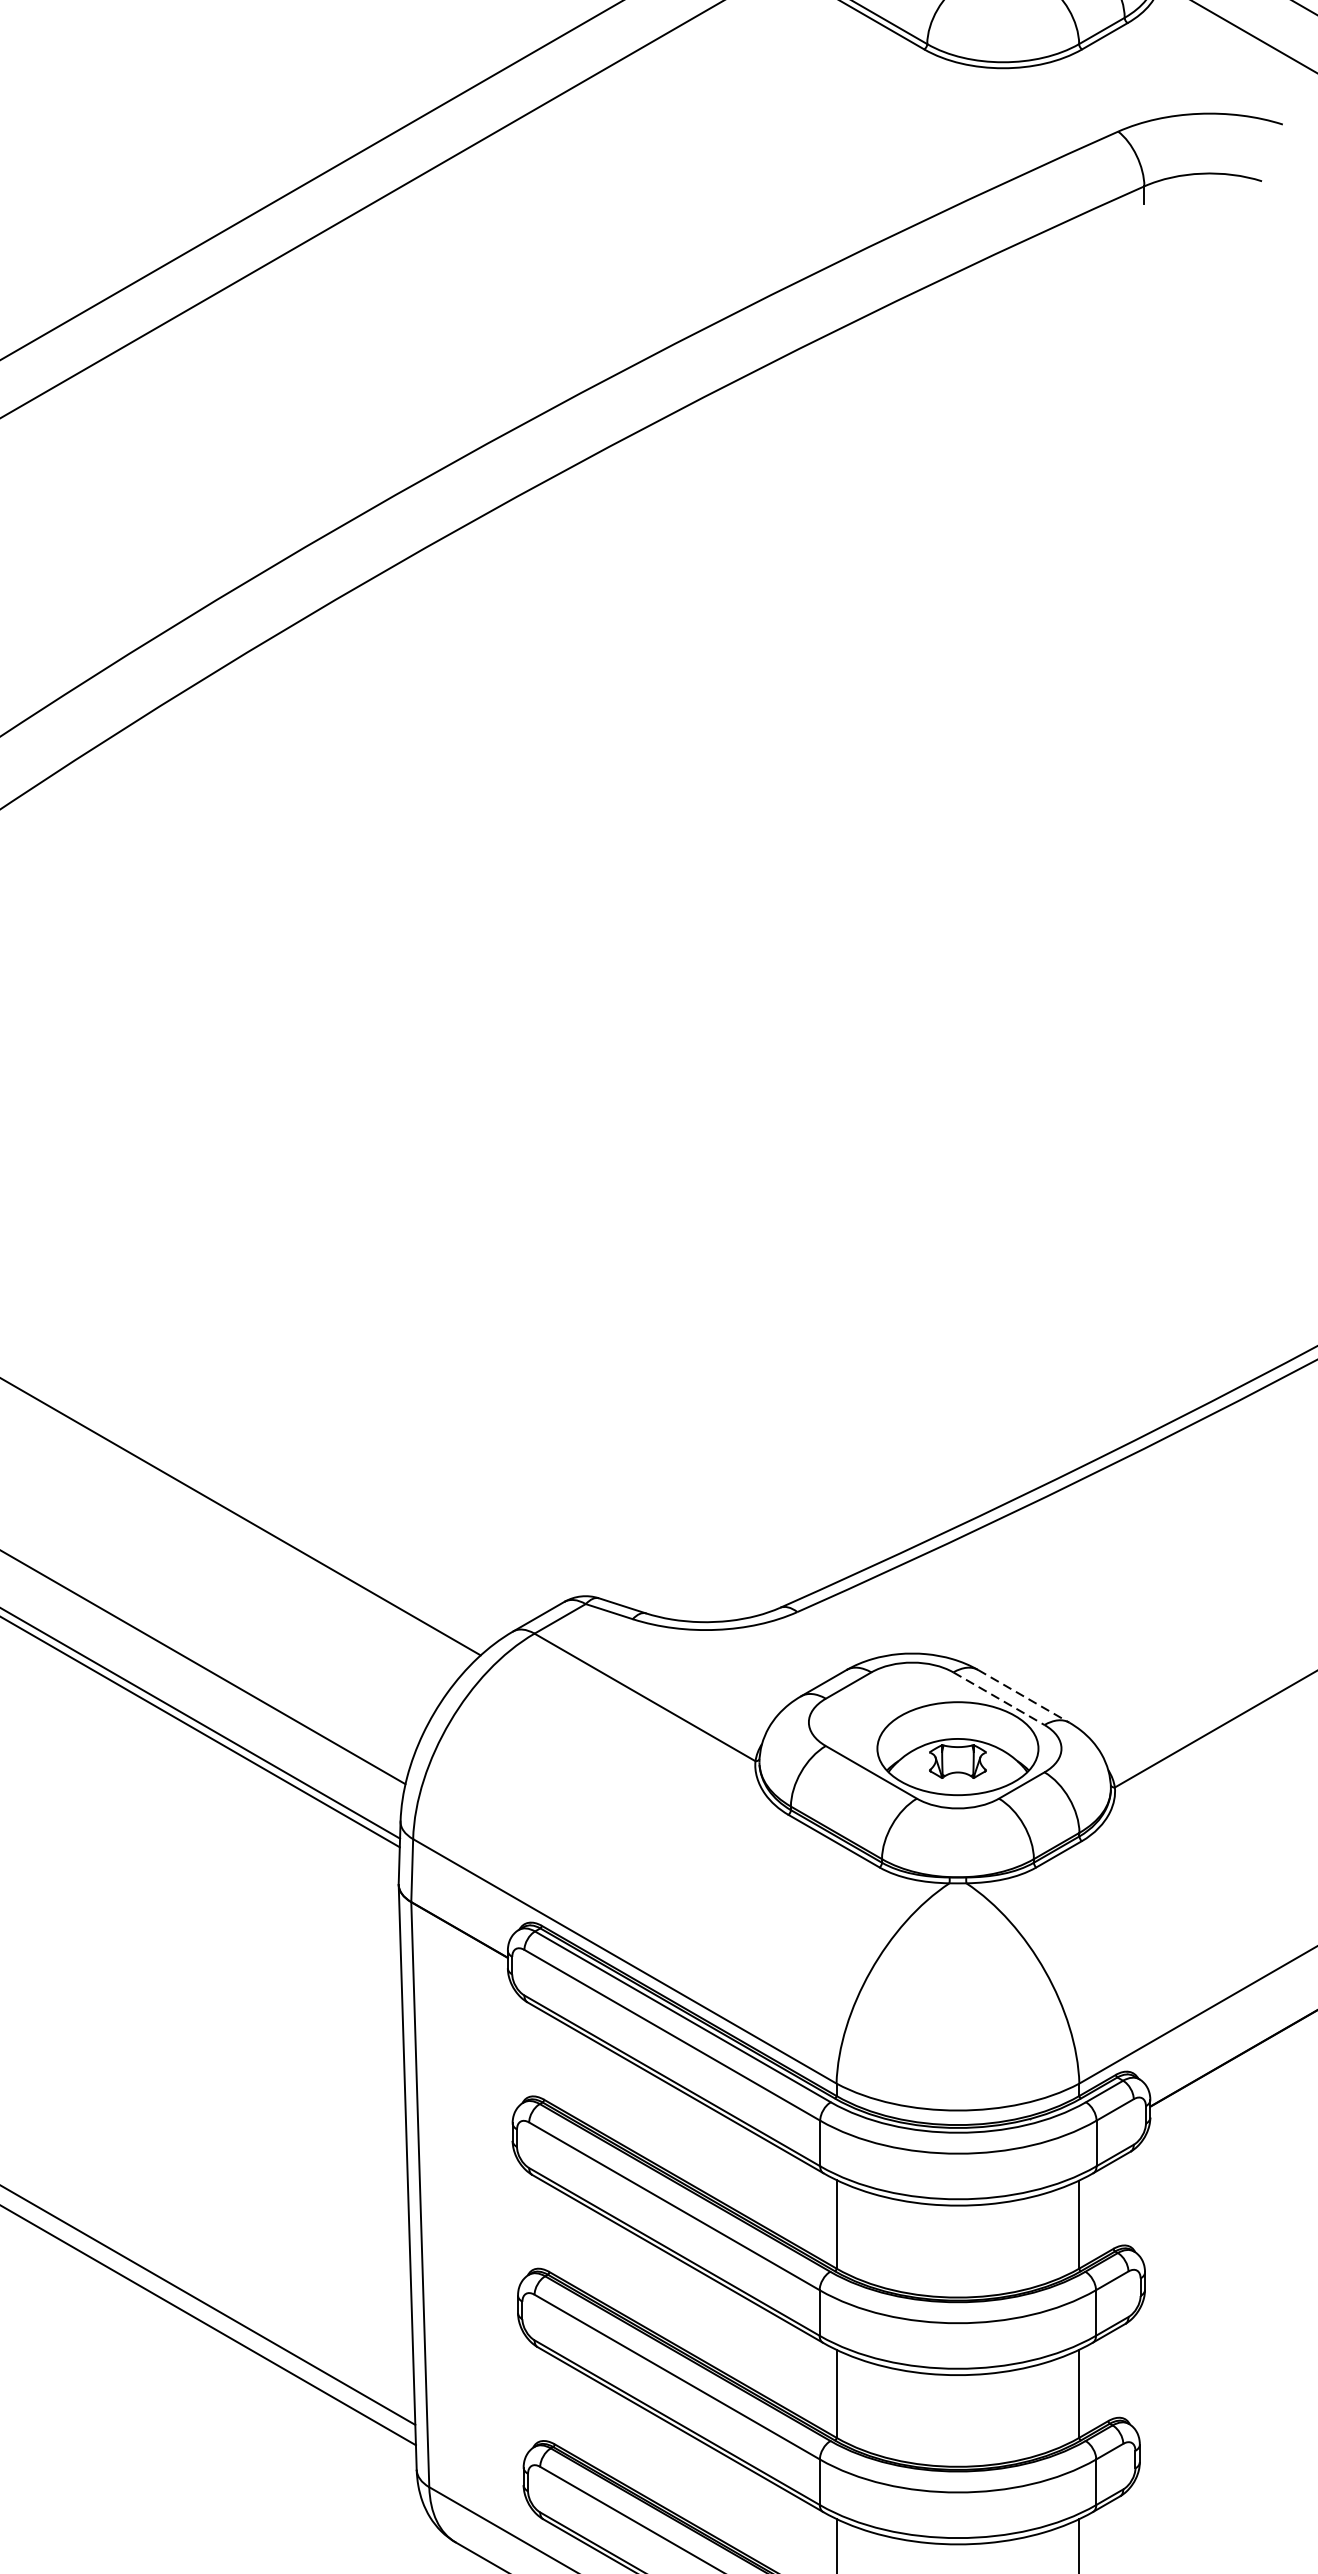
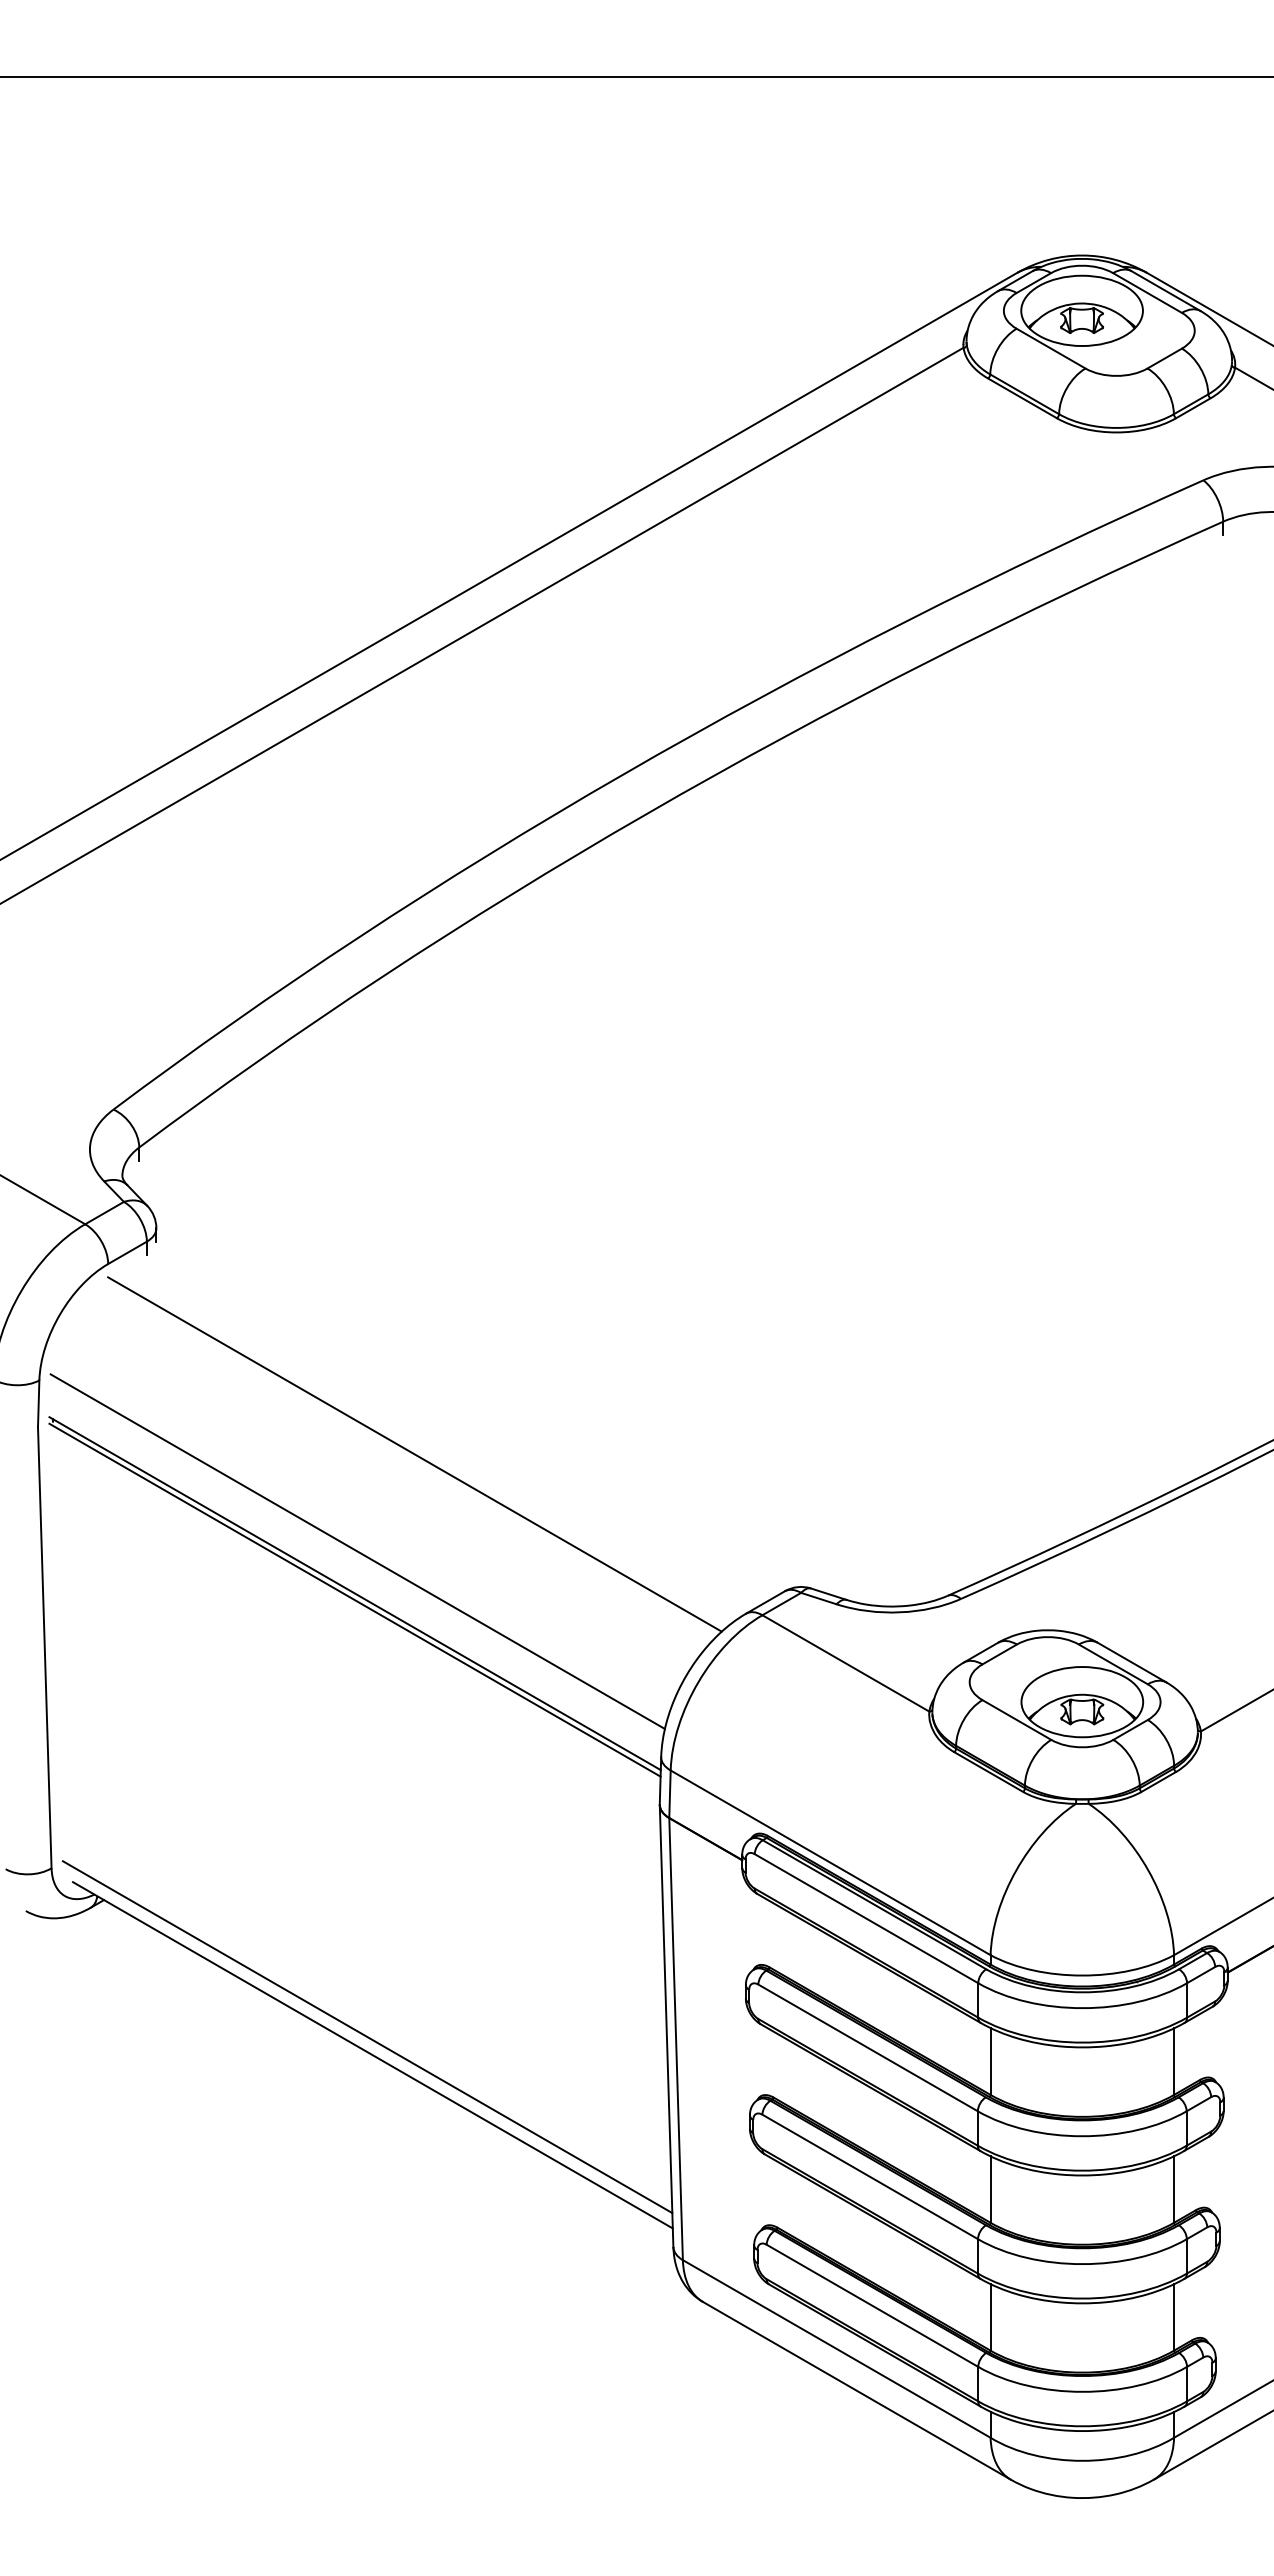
line: (1023, 1696) -> (1131, 1662), dashed -> solid
line: (999, 1698) -> (1113, 1664), dashed -> solid

